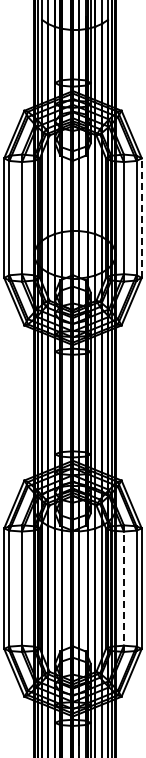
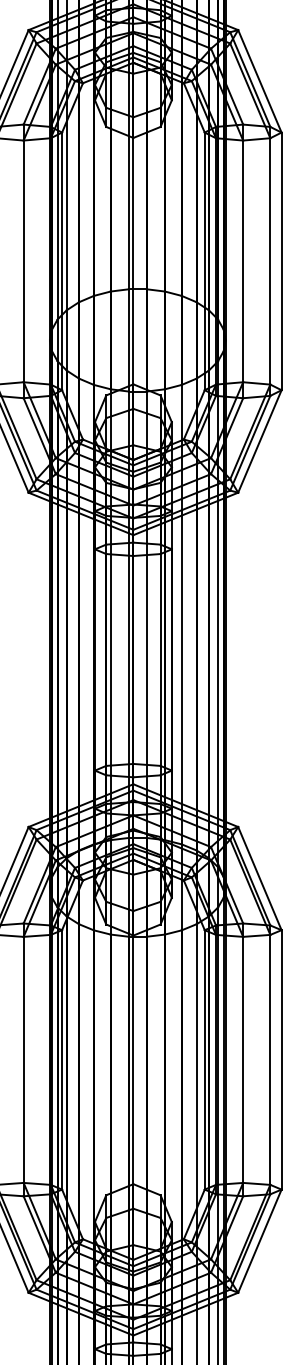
line: (141, 218) -> (281, 262), dashed -> solid
line: (123, 588) -> (242, 1059), dashed -> solid

